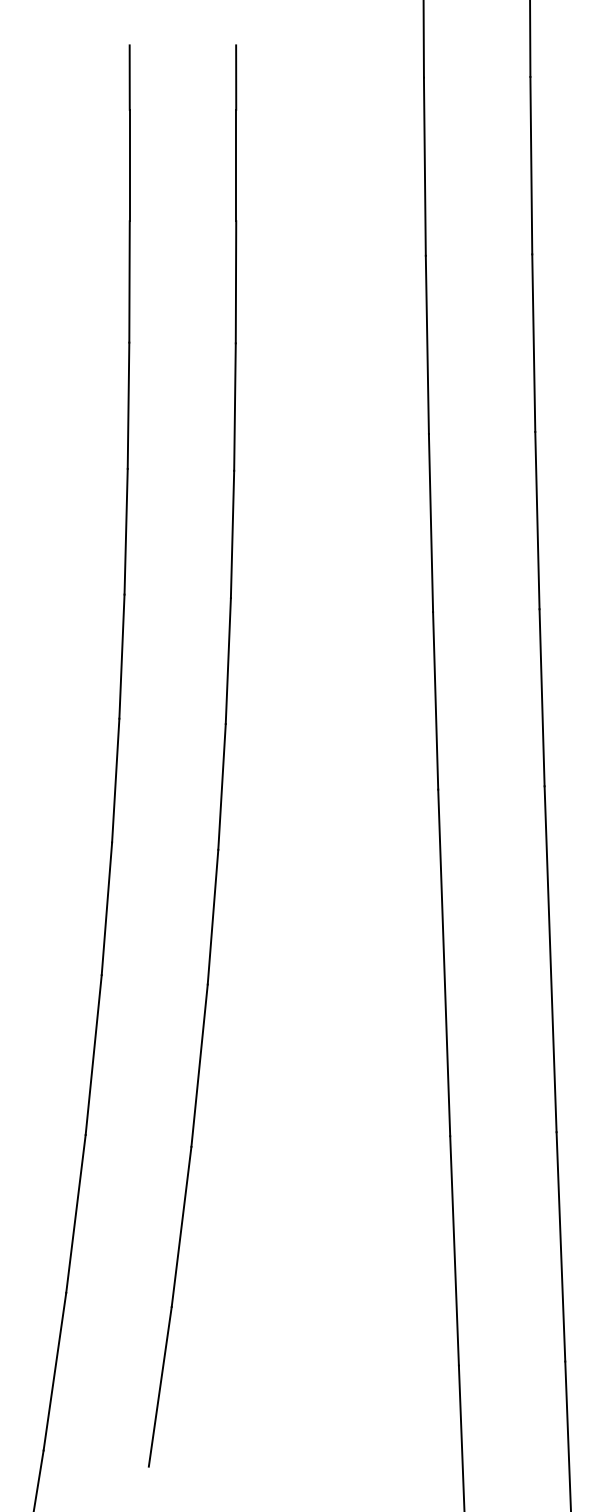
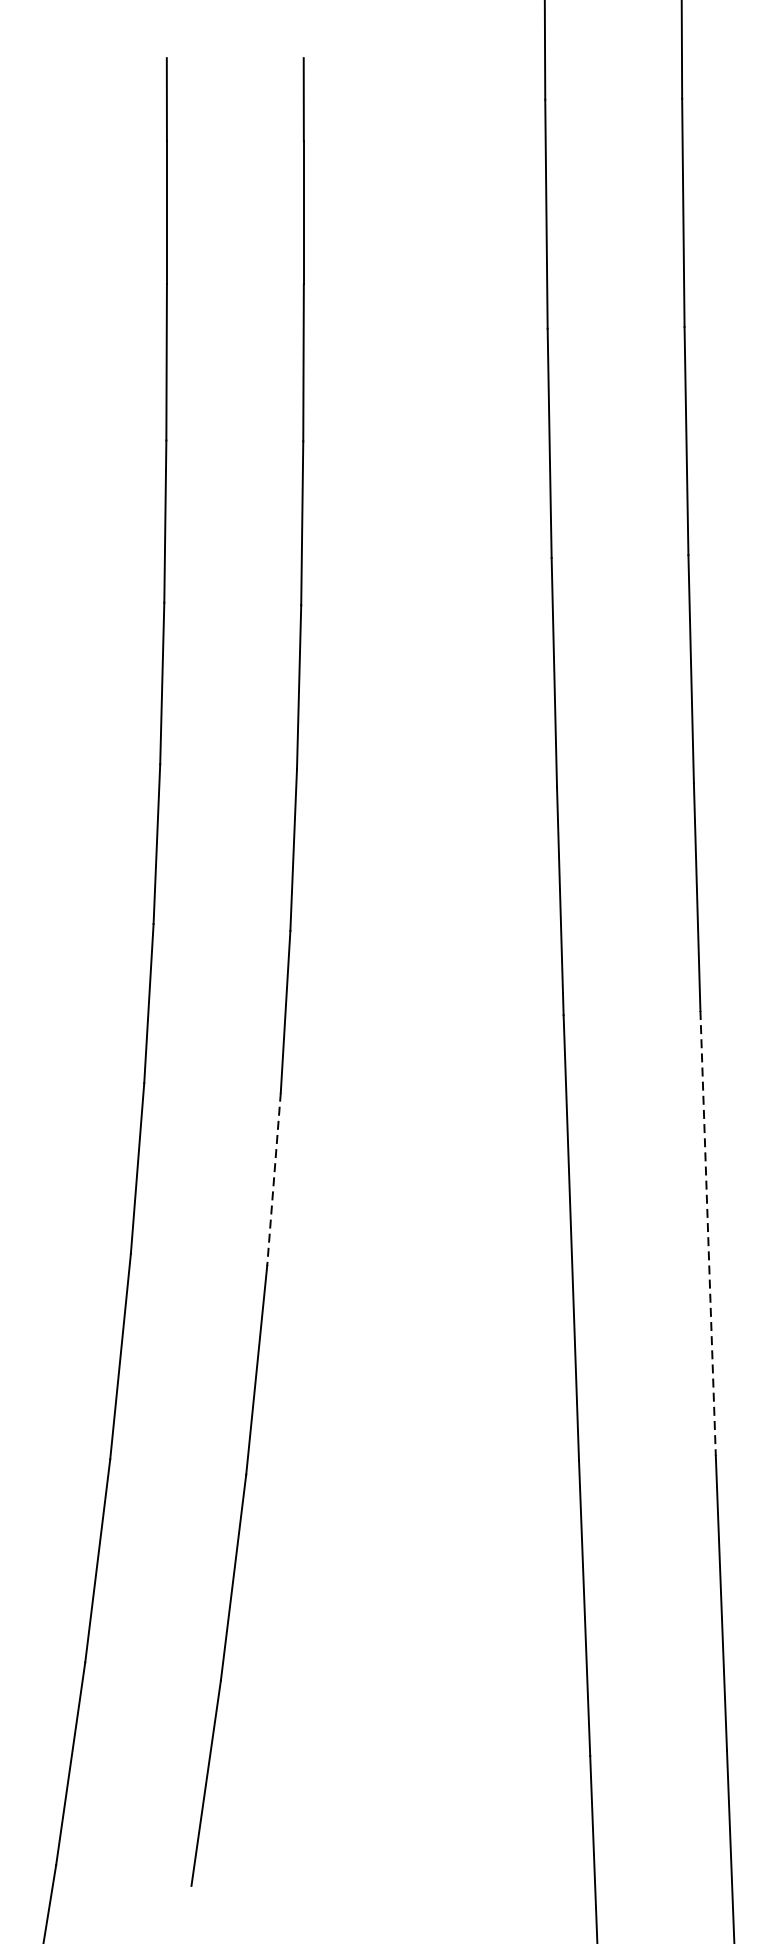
line: (213, 917) -> (274, 1179), solid -> dashed
line: (550, 959) -> (708, 1233), solid -> dashed

